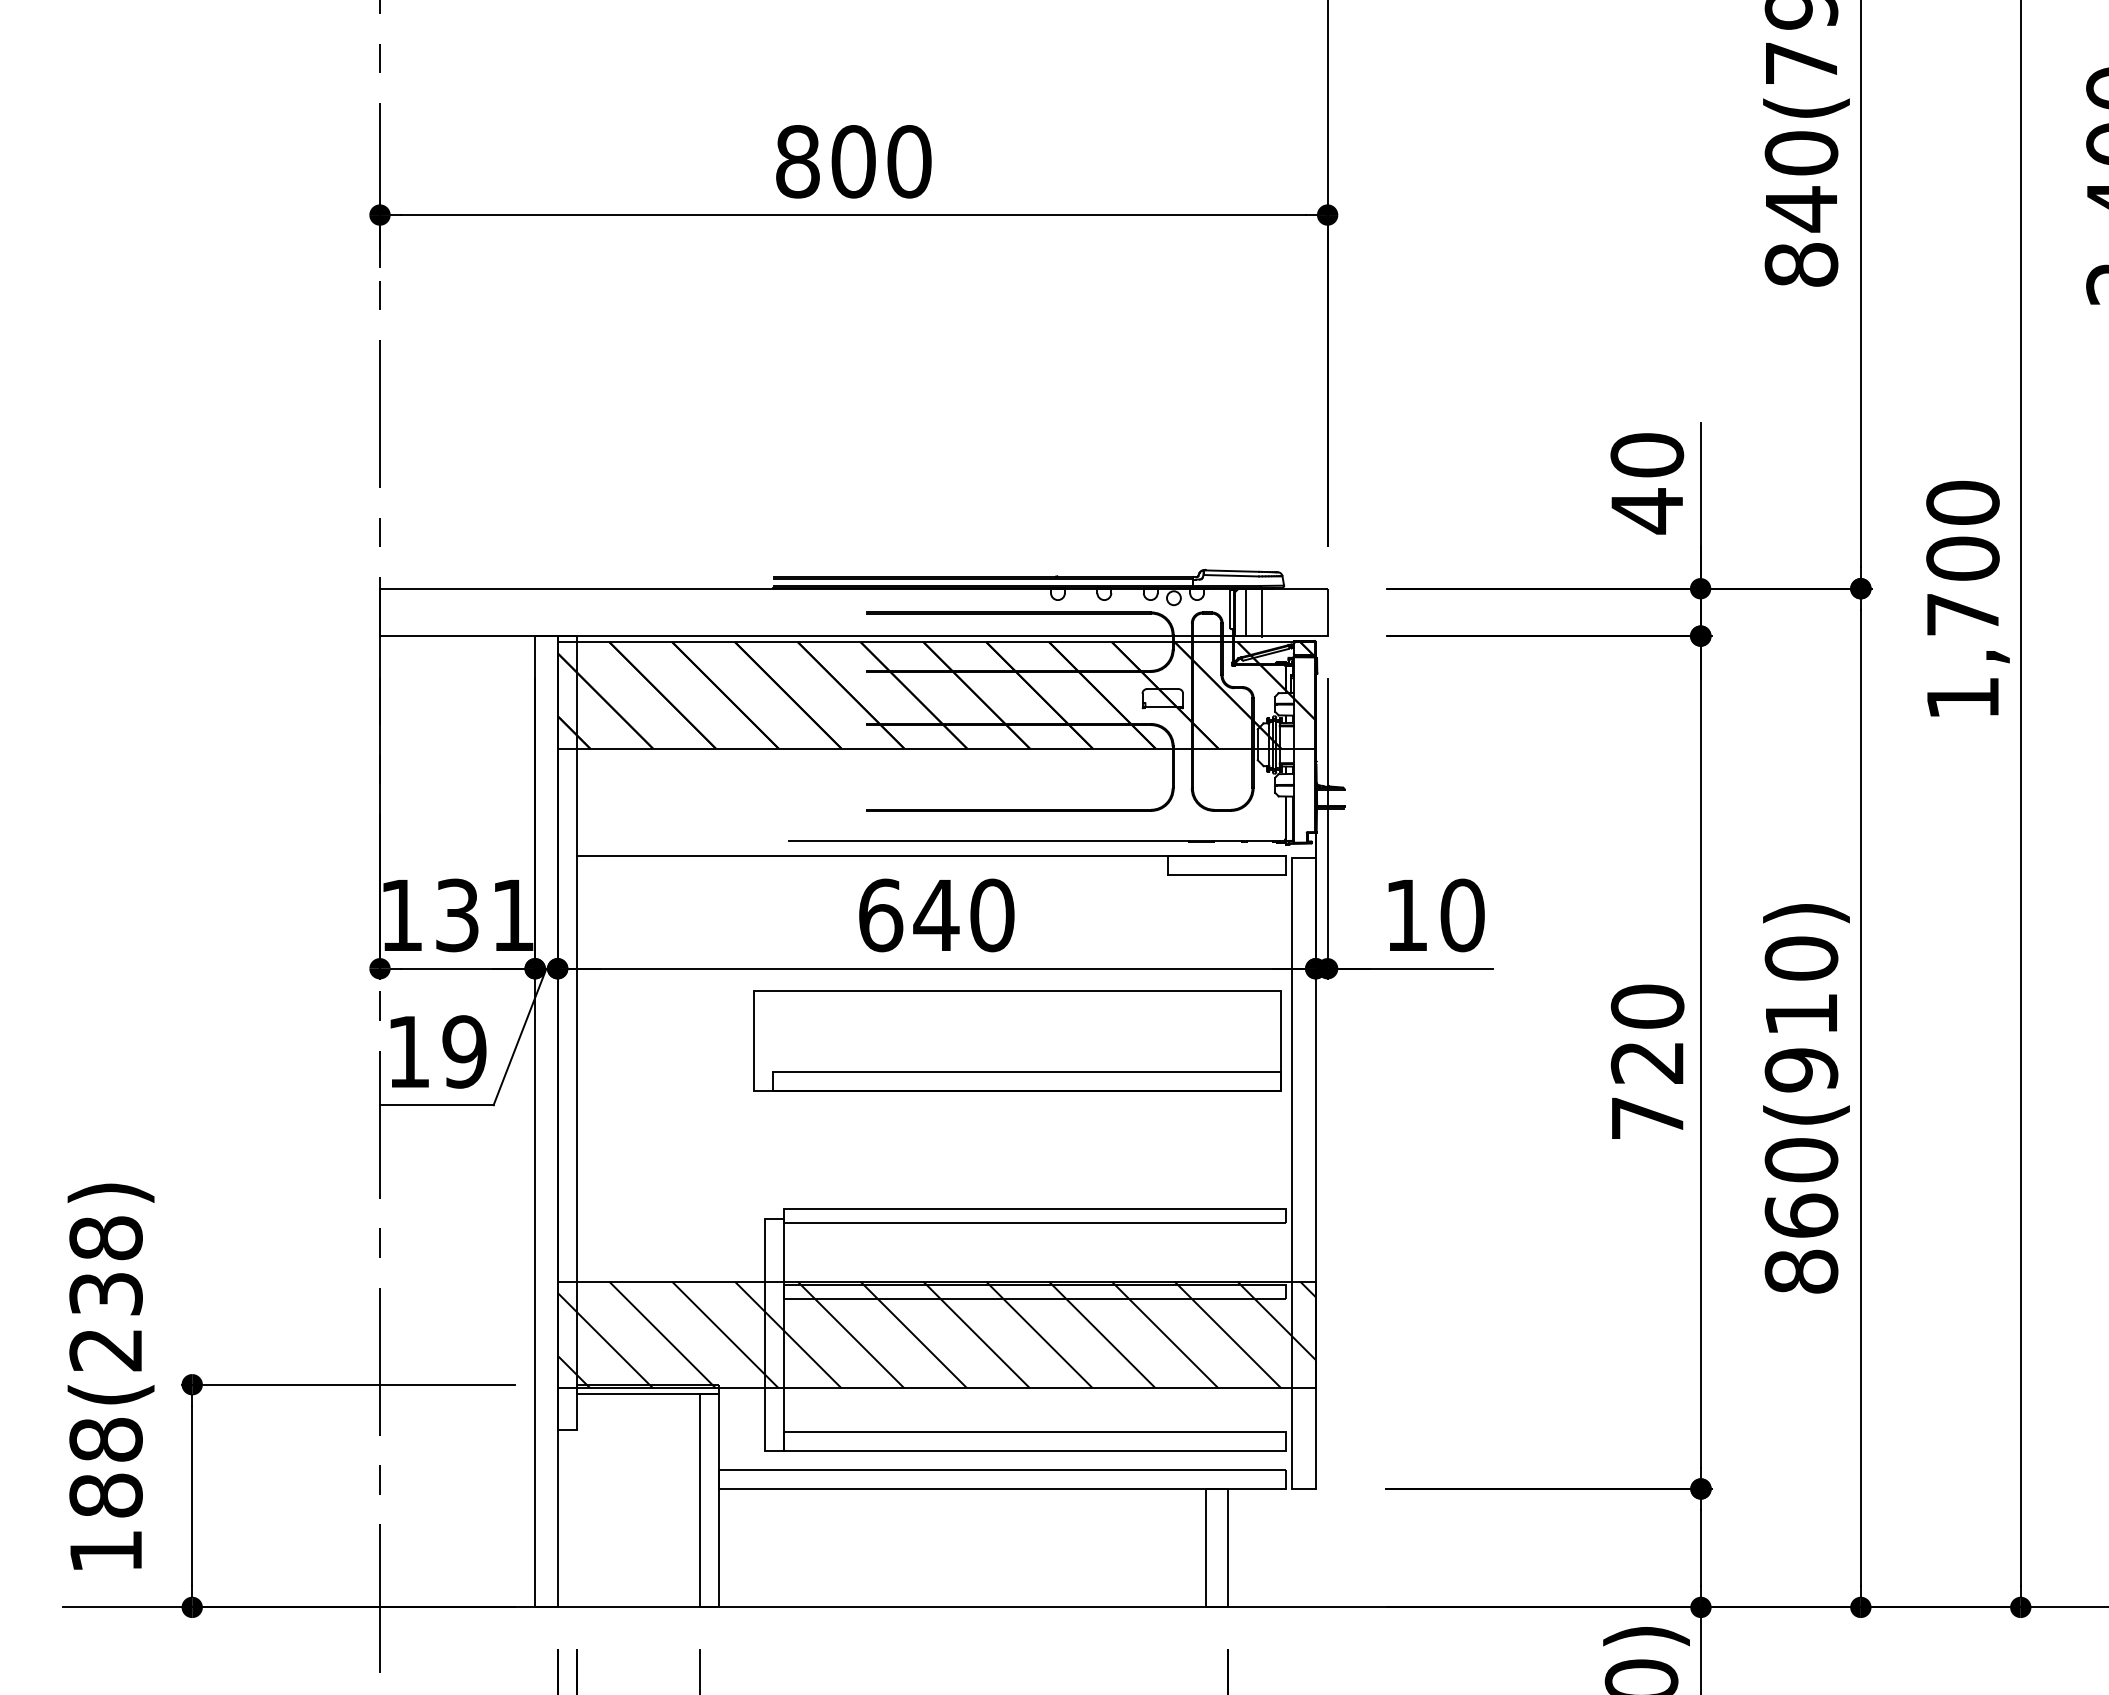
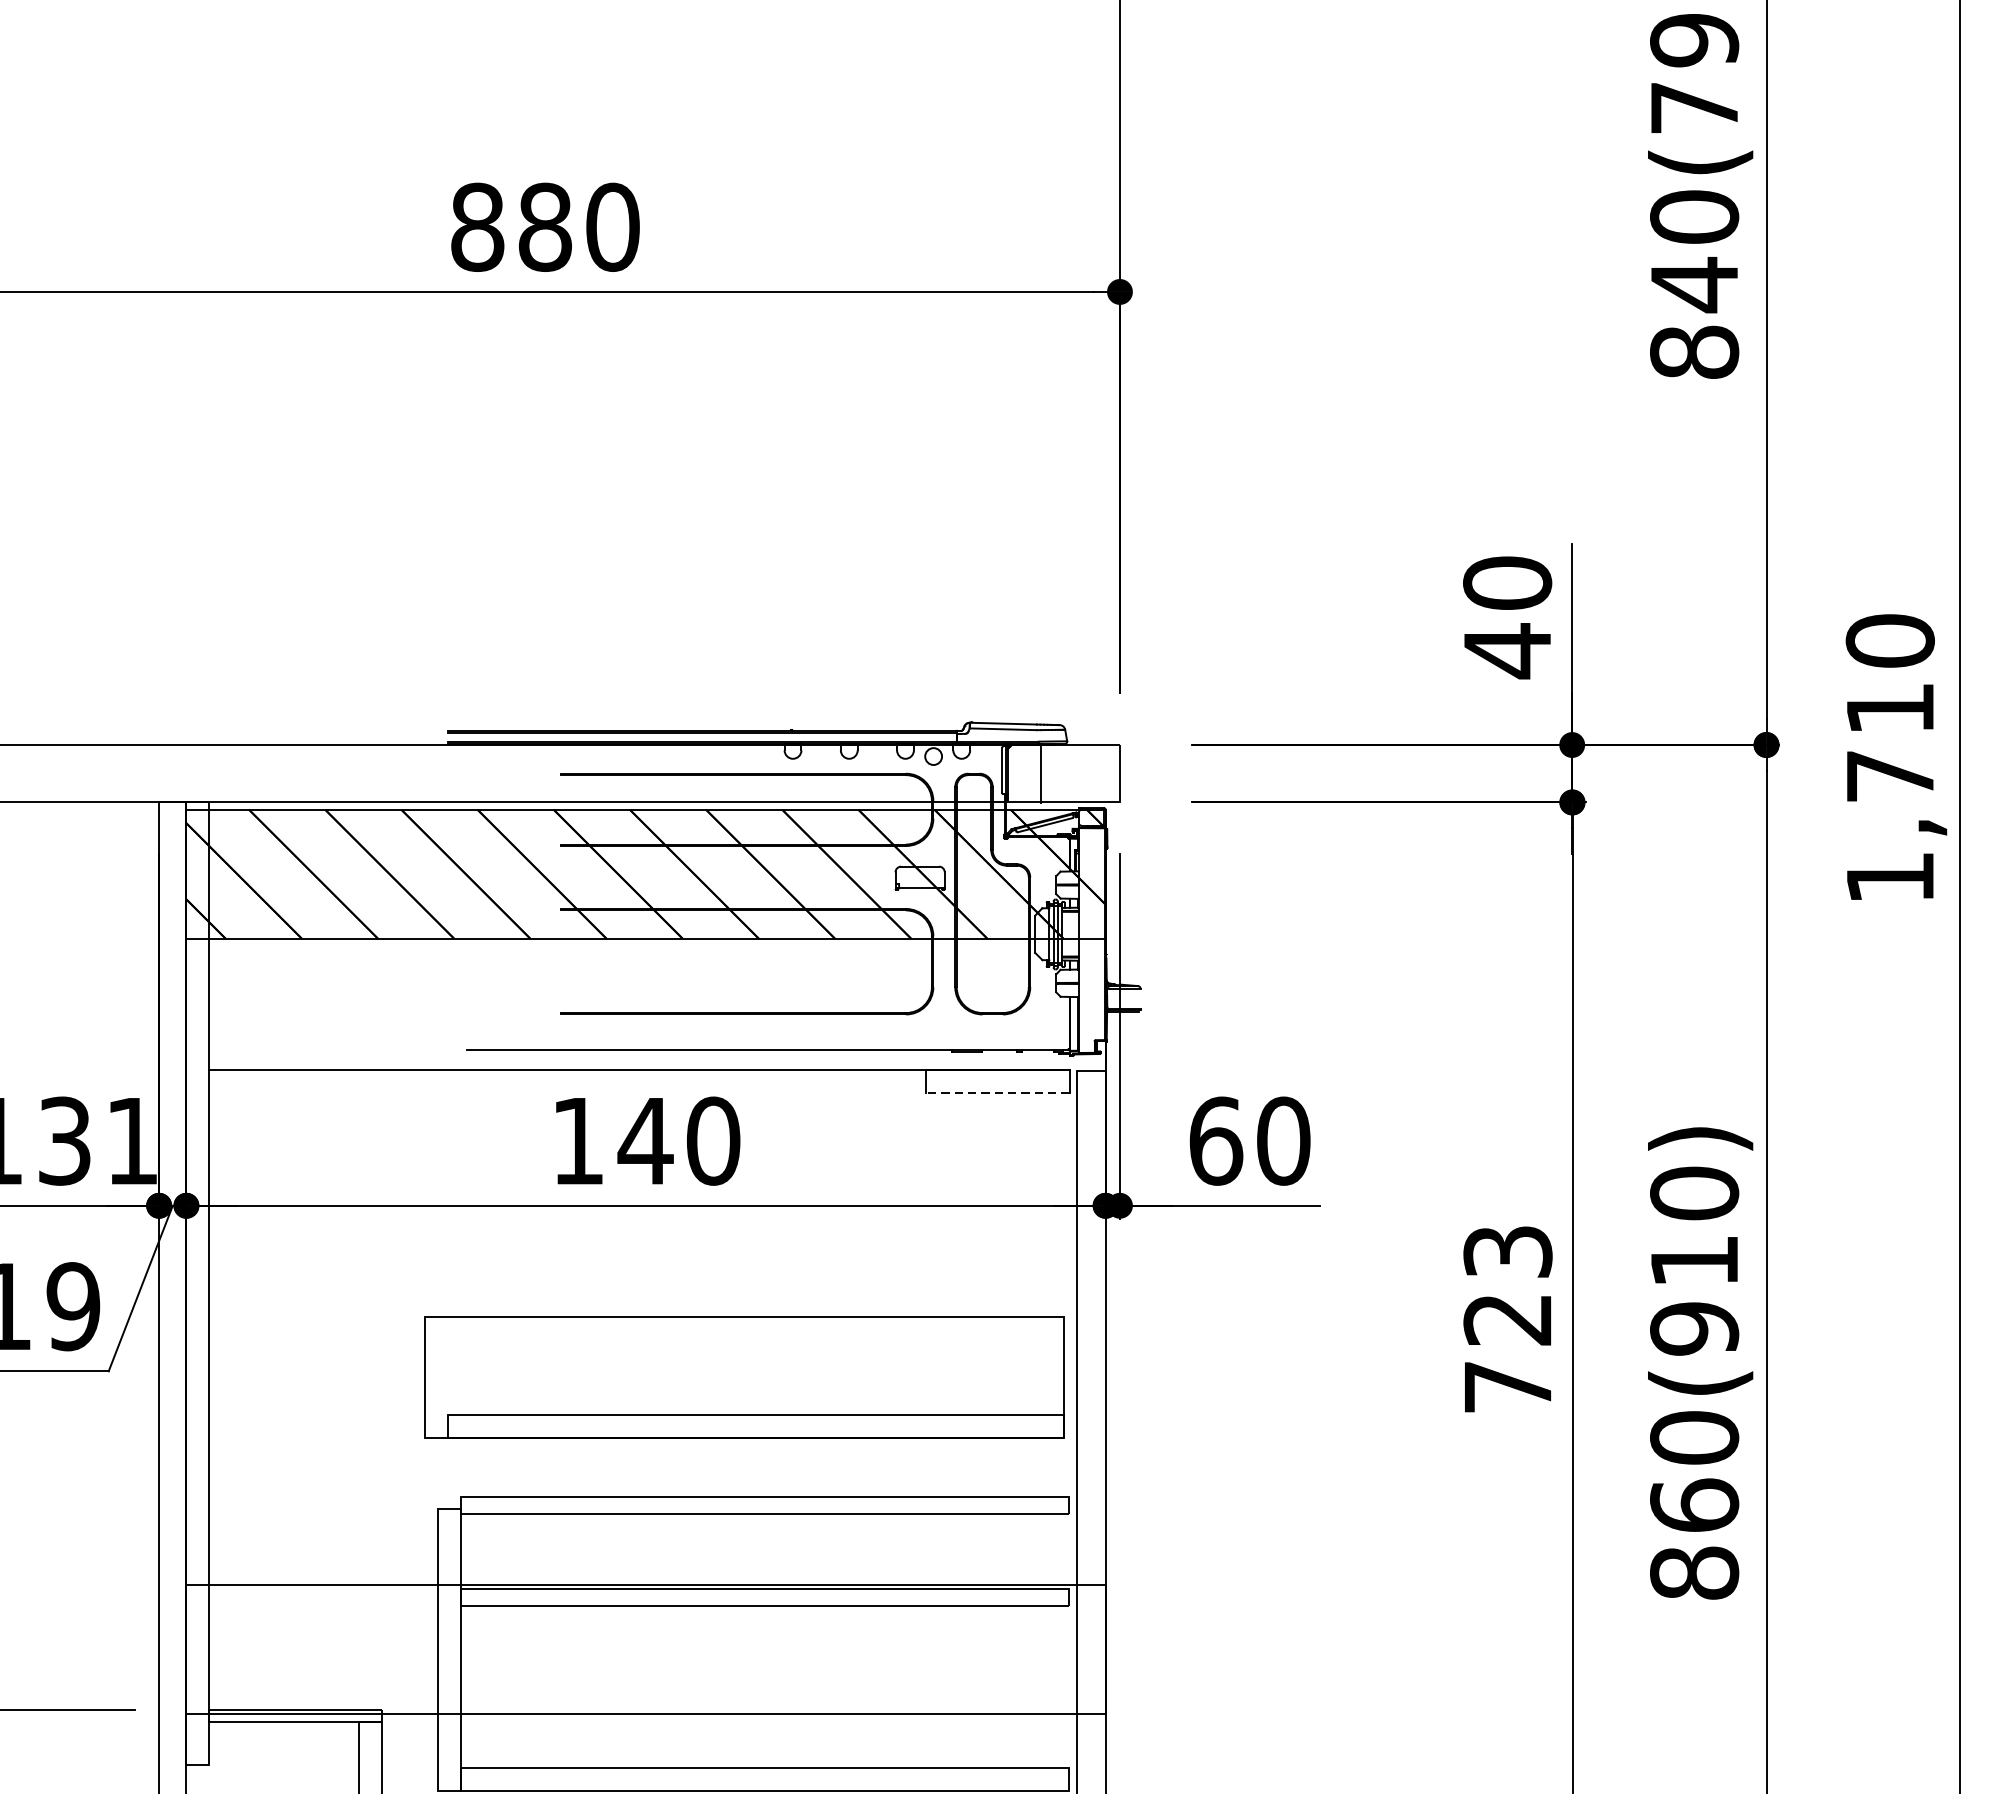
text: (853, 161) -> (545, 227), 800 -> 880
text: (1962, 558) -> (1889, 708), 1,700 -> 1,710
line: (1245, 612) -> (1020, 773), removed
line: (1226, 875) -> (997, 1092), solid -> dashed
text: (881, 915) -> (579, 1141), 640 -> 140
text: (1407, 915) -> (1216, 1141), 10 -> 60
text: (1647, 1006) -> (1507, 1251), 720 -> 723
part: (1017, 1040) -> (743, 1376), moved
hatch: (936, 1334) -> (645, 1649), removed

